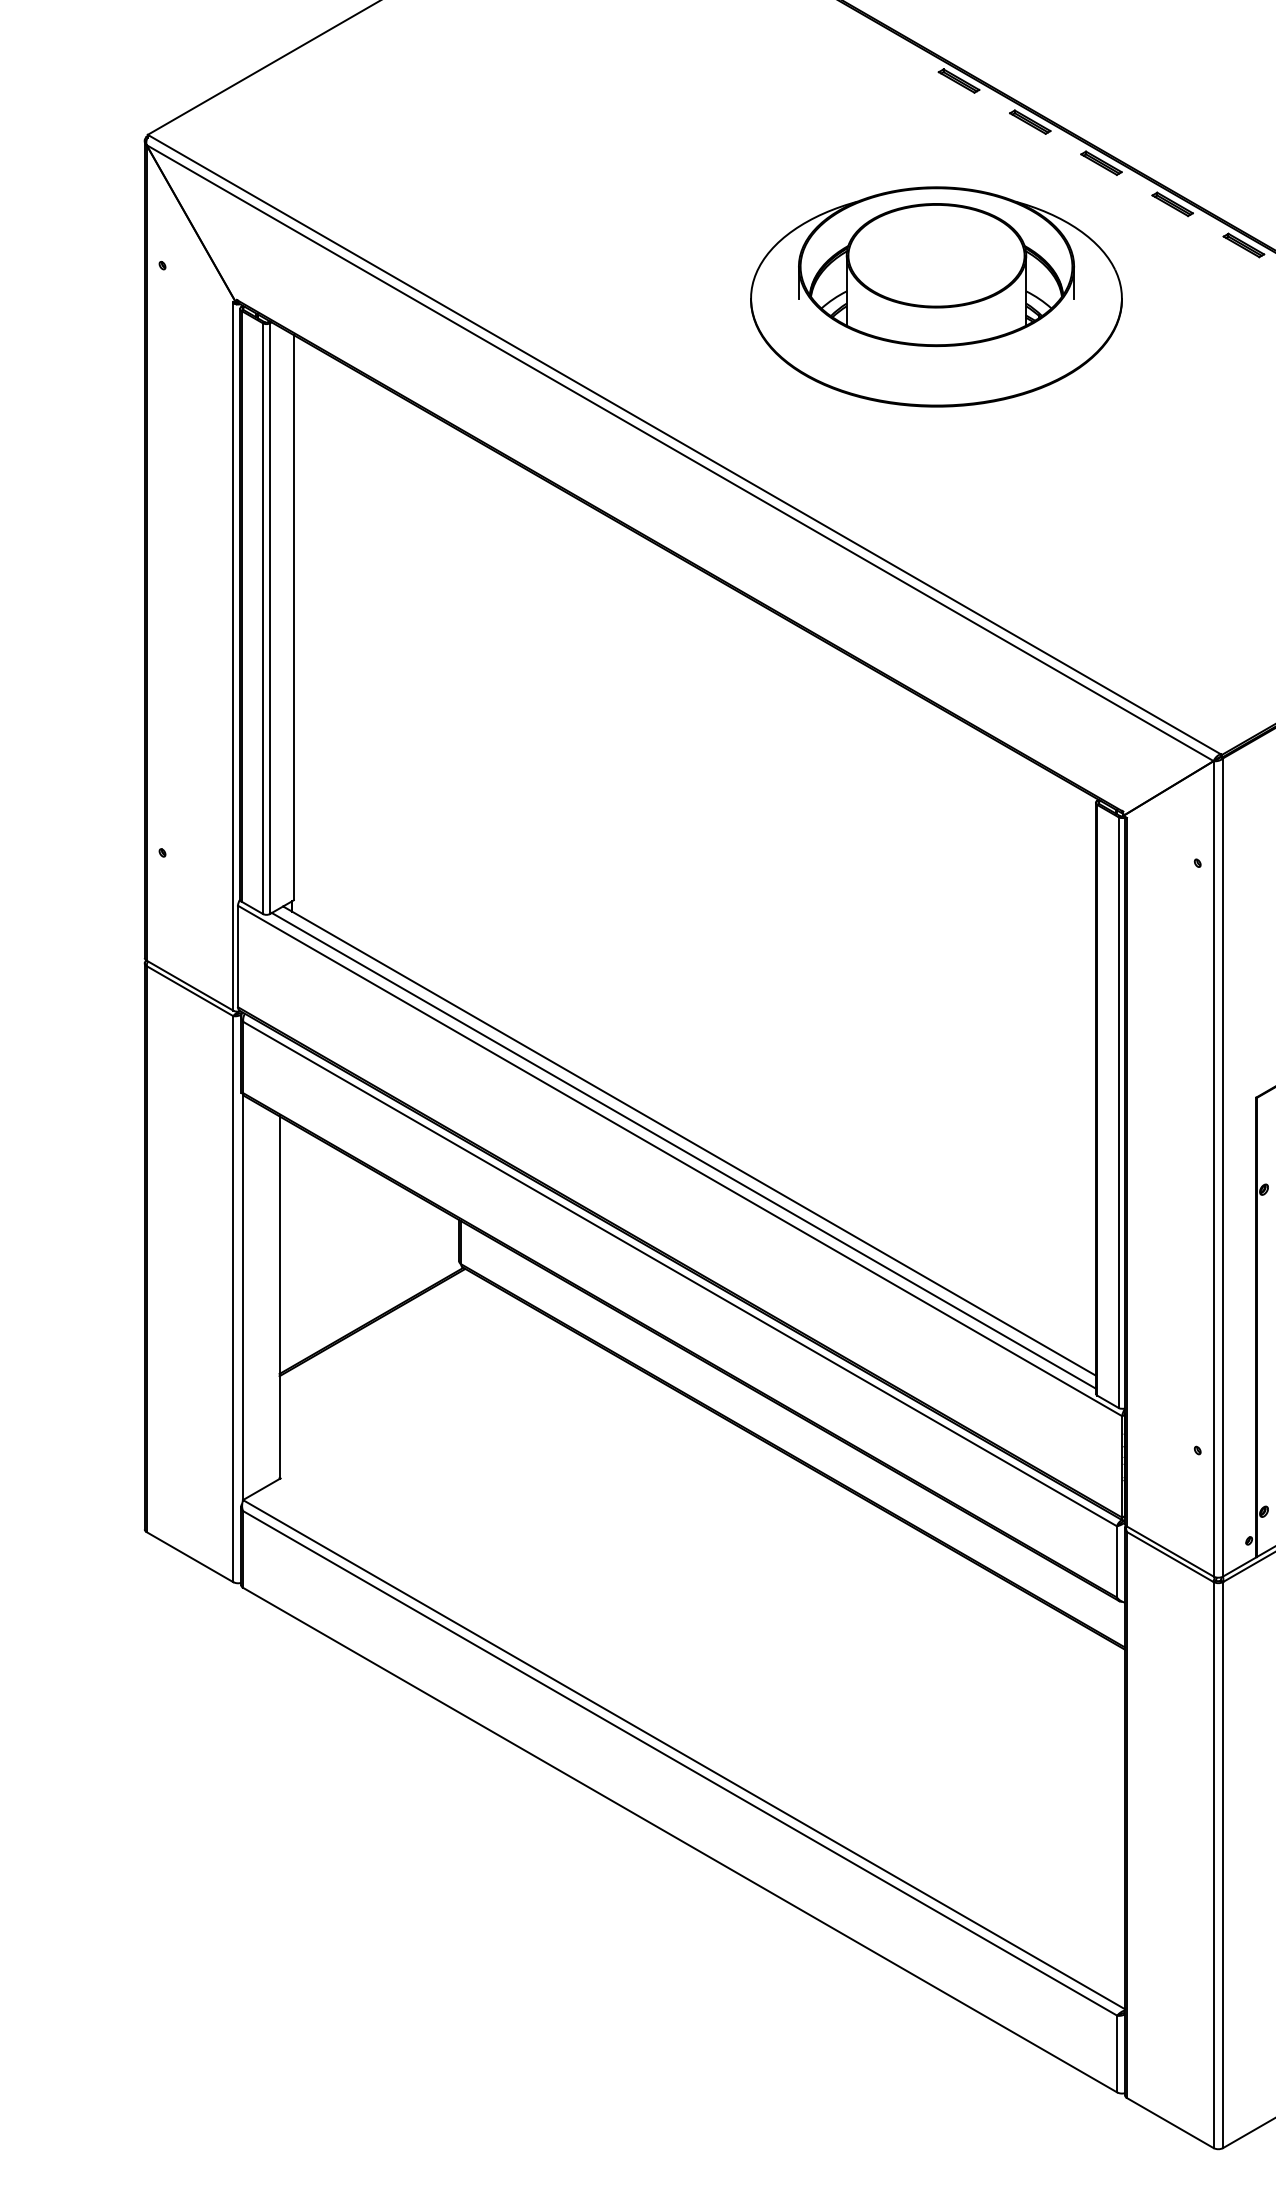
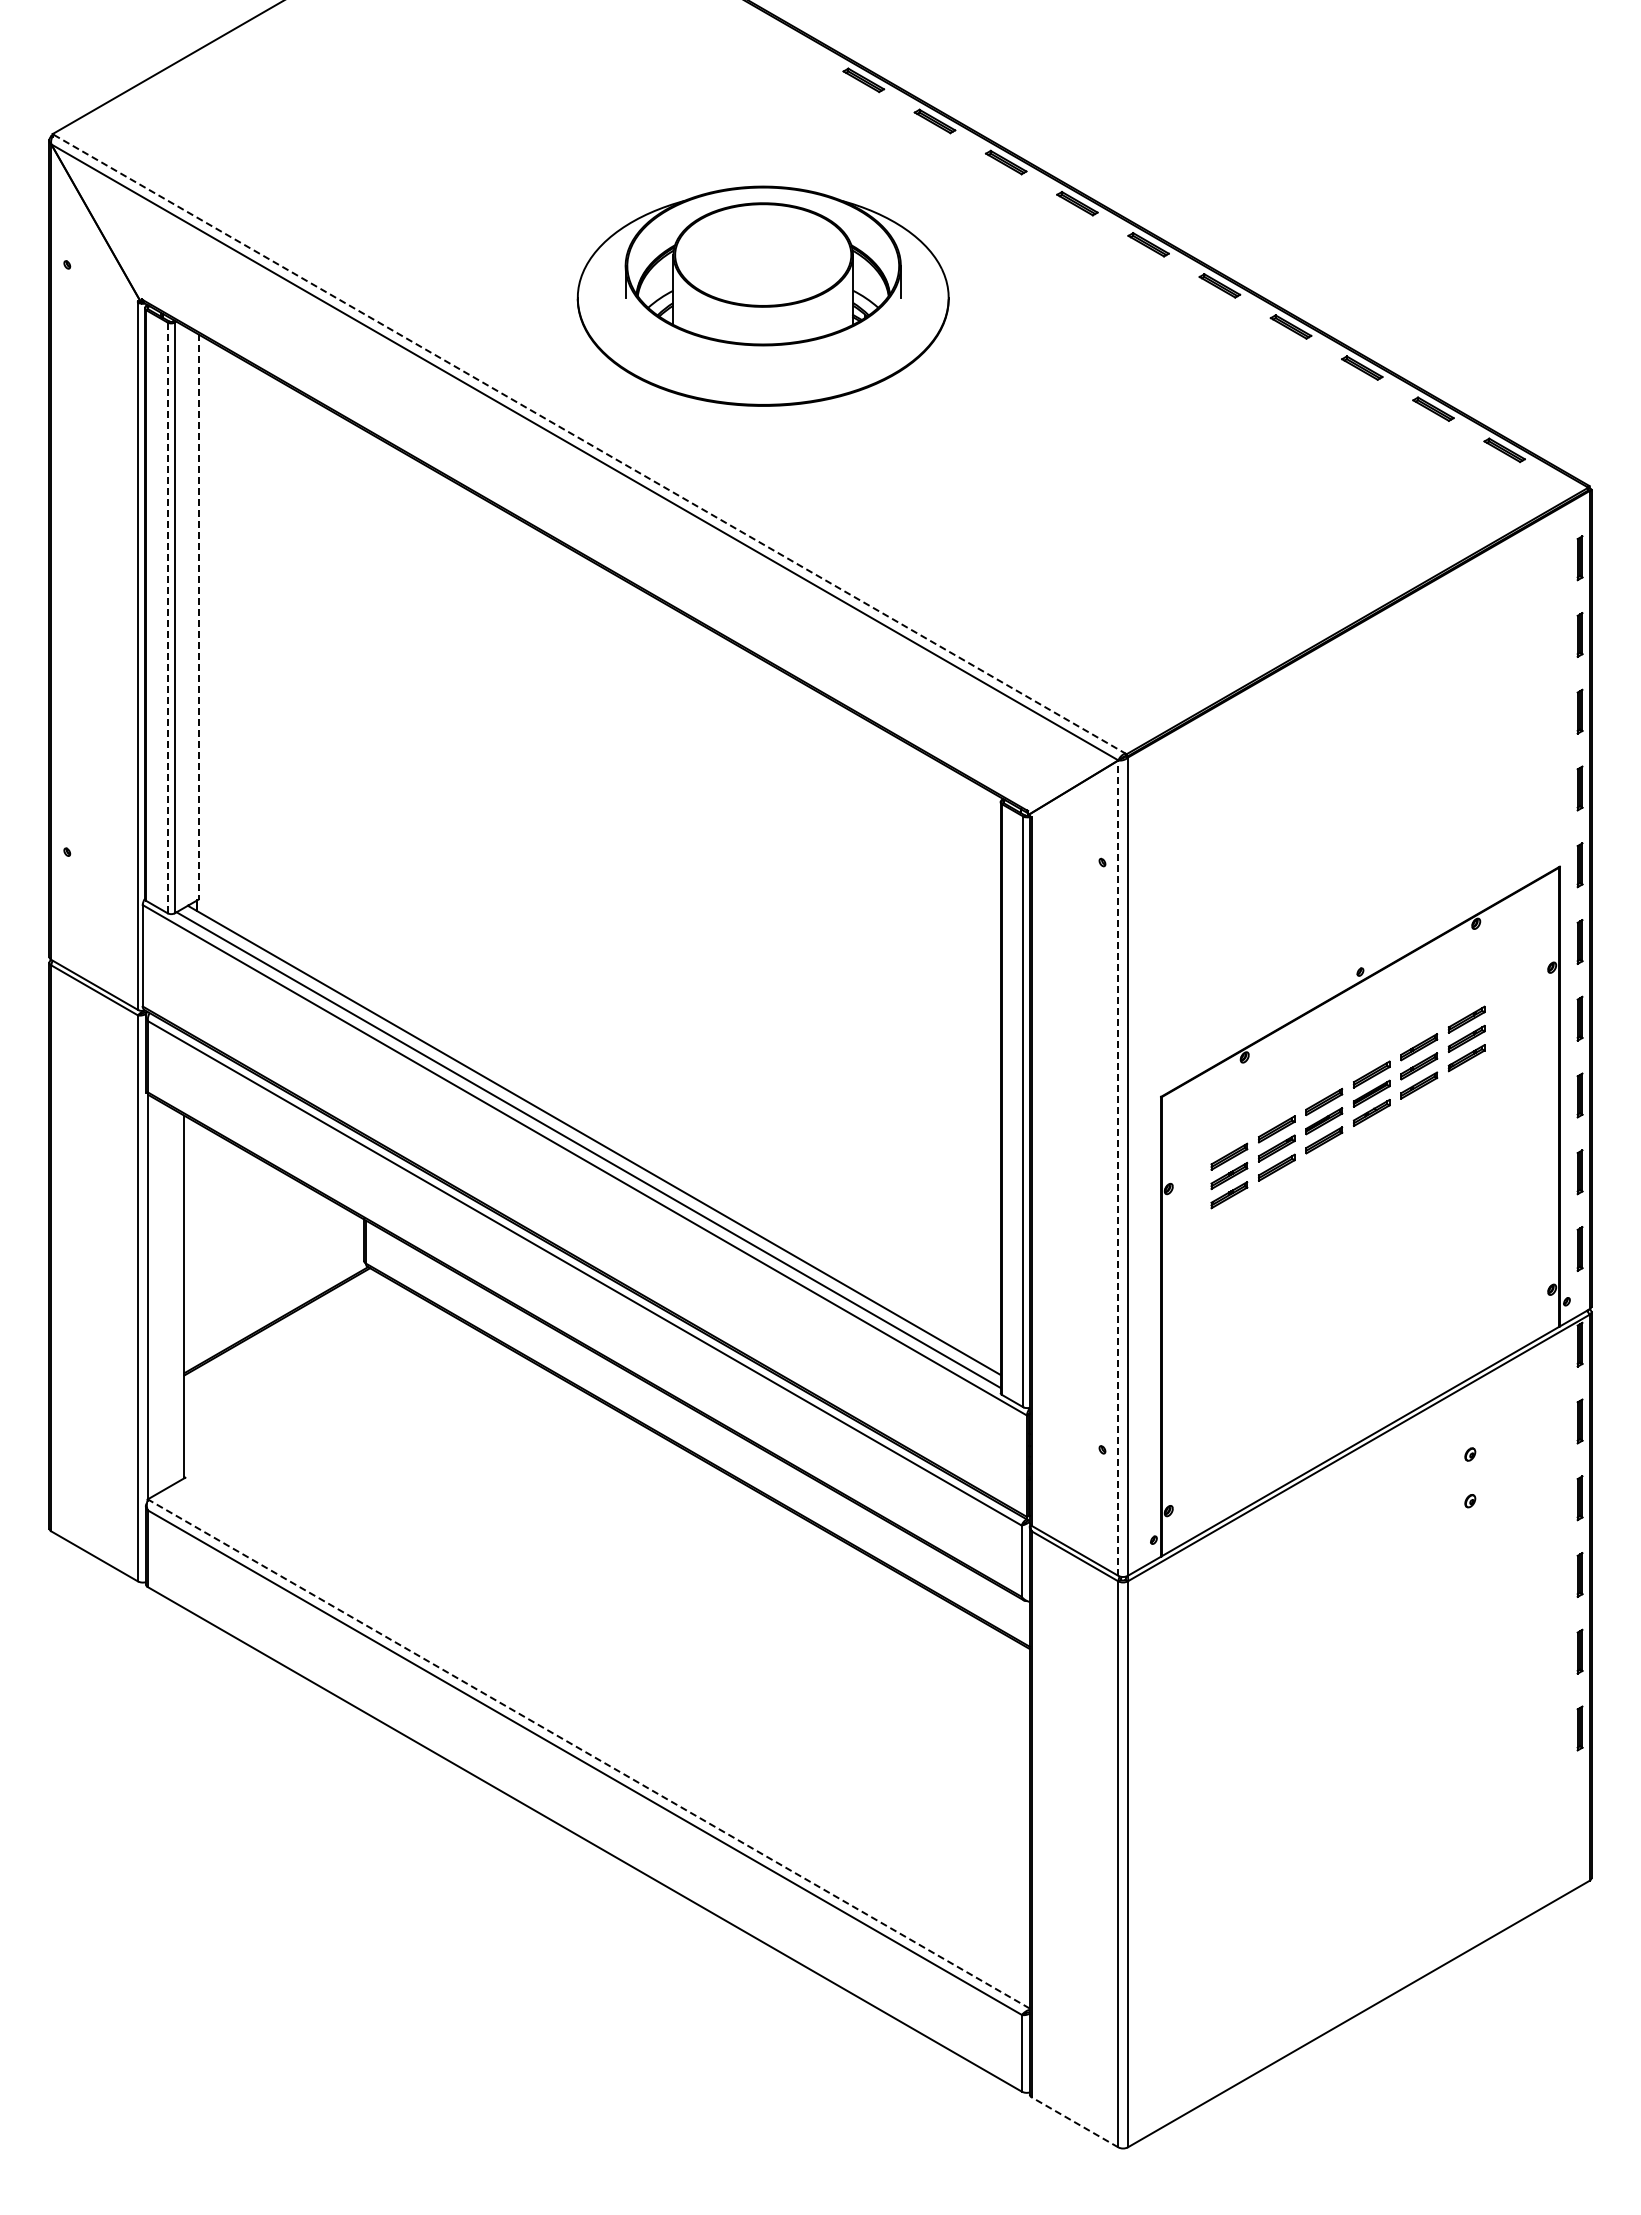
part: (935, 296) -> (762, 295), moved
line: (684, 445) -> (589, 444), solid -> dashed
line: (293, 618) -> (198, 617), solid -> dashed
line: (262, 619) -> (167, 618), solid -> dashed
line: (1213, 1169) -> (1118, 1168), solid -> dashed
line: (683, 1754) -> (588, 1753), solid -> dashed
line: (1169, 2123) -> (1074, 2122), solid -> dashed

